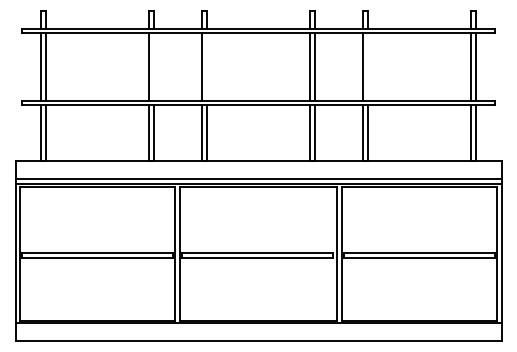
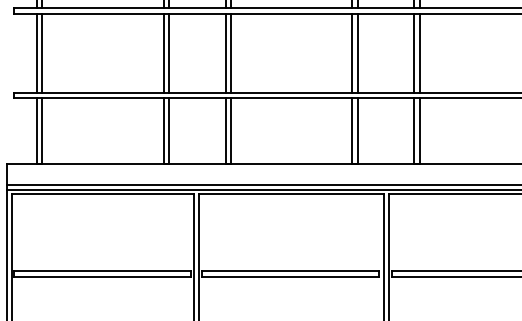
line: (153, 66) -> (168, 52), added
line: (206, 66) -> (230, 52), added
line: (367, 66) -> (419, 52), added

